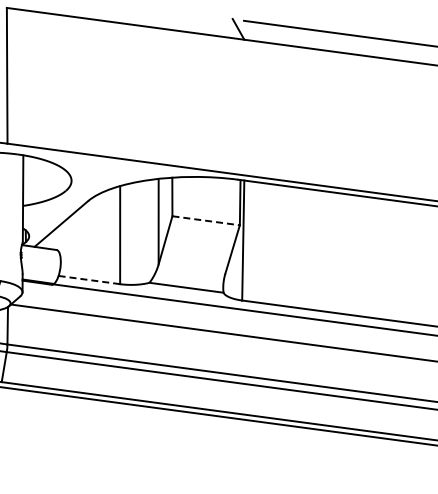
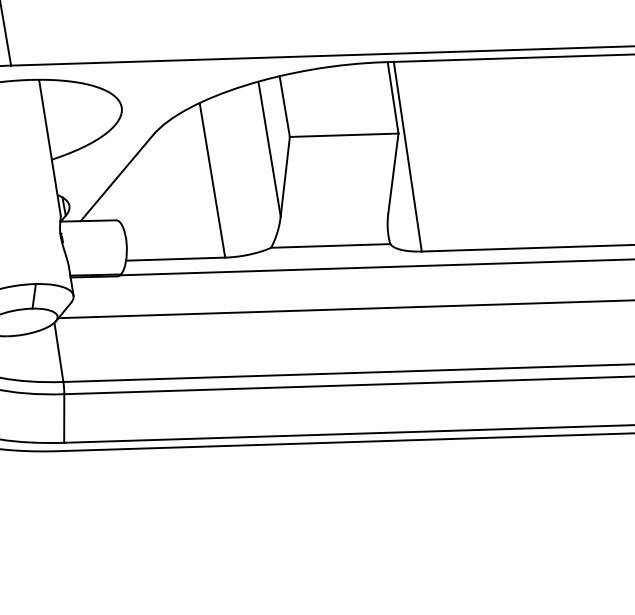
line: (206, 220) -> (344, 134), dashed -> solid
line: (89, 280) -> (175, 259), dashed -> solid

